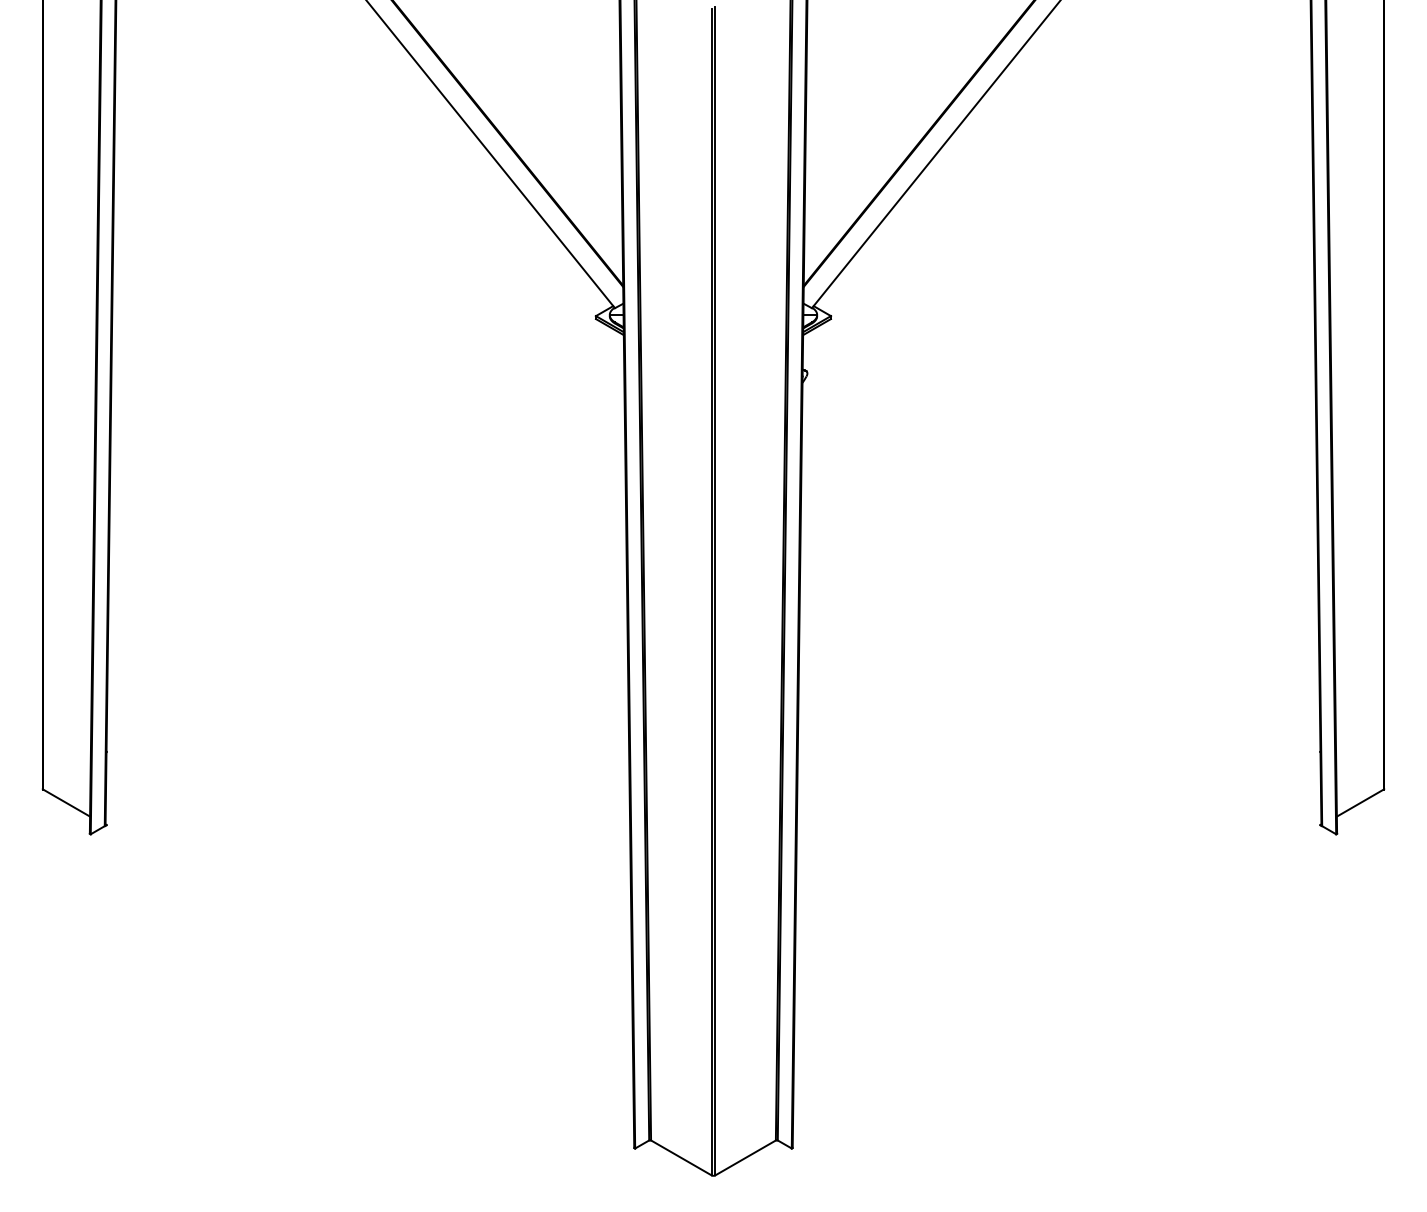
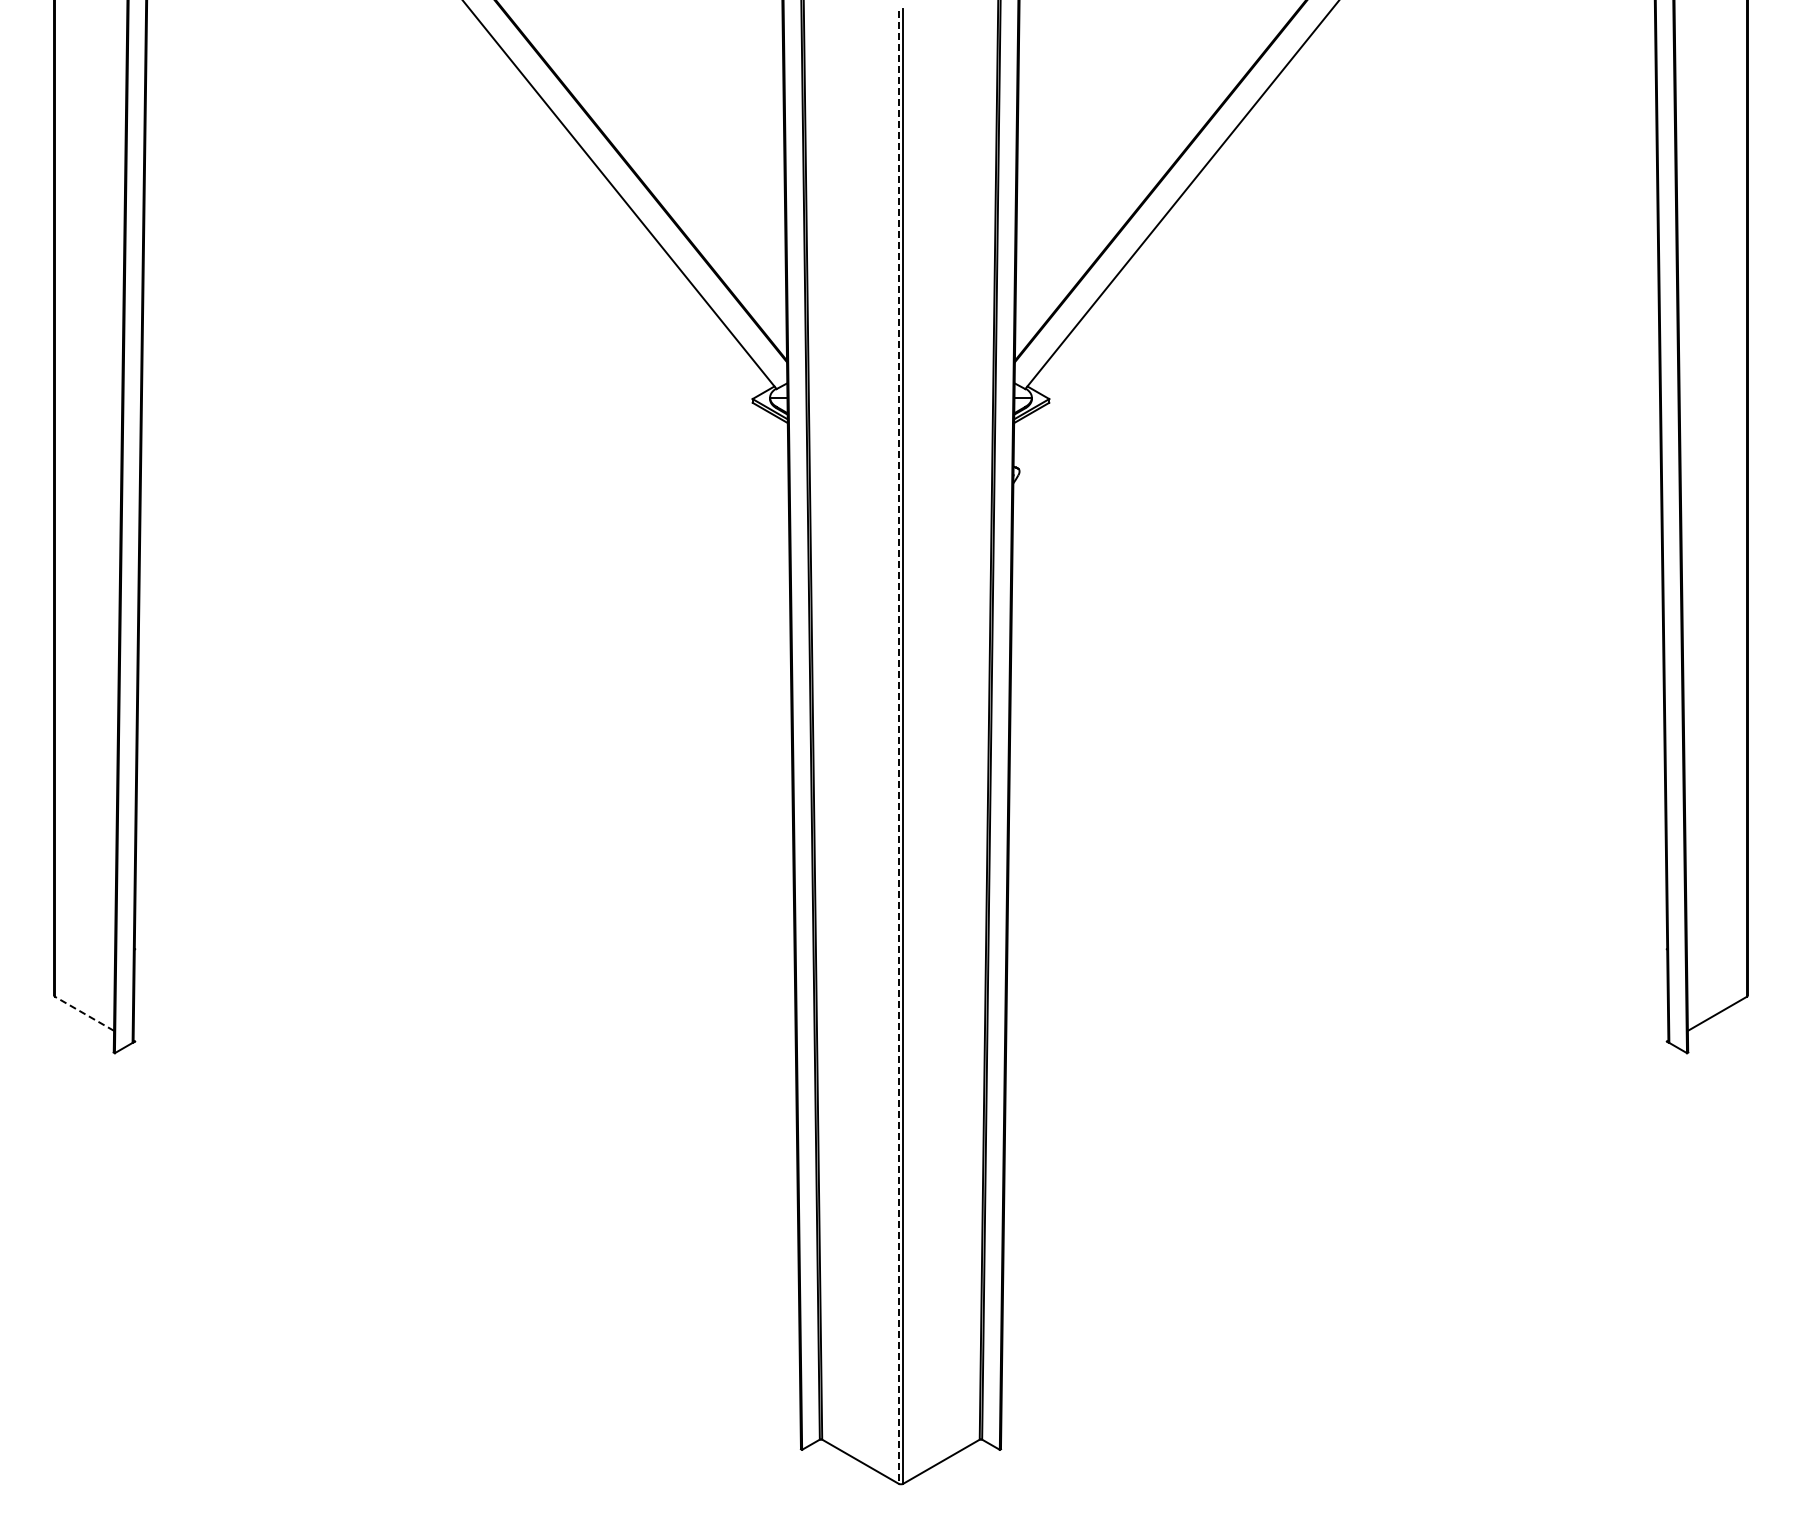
line: (711, 592) -> (898, 747), solid -> dashed
line: (66, 802) -> (84, 1013), solid -> dashed

